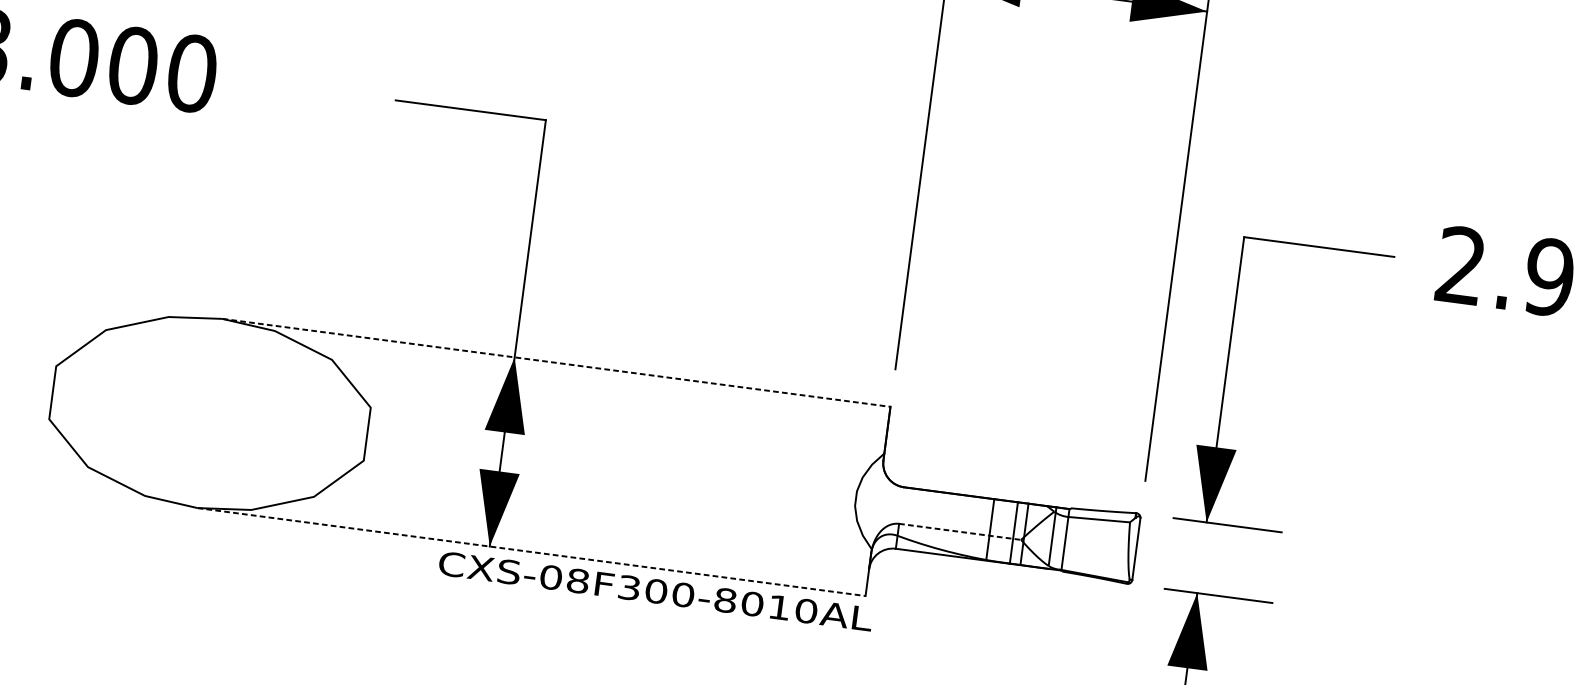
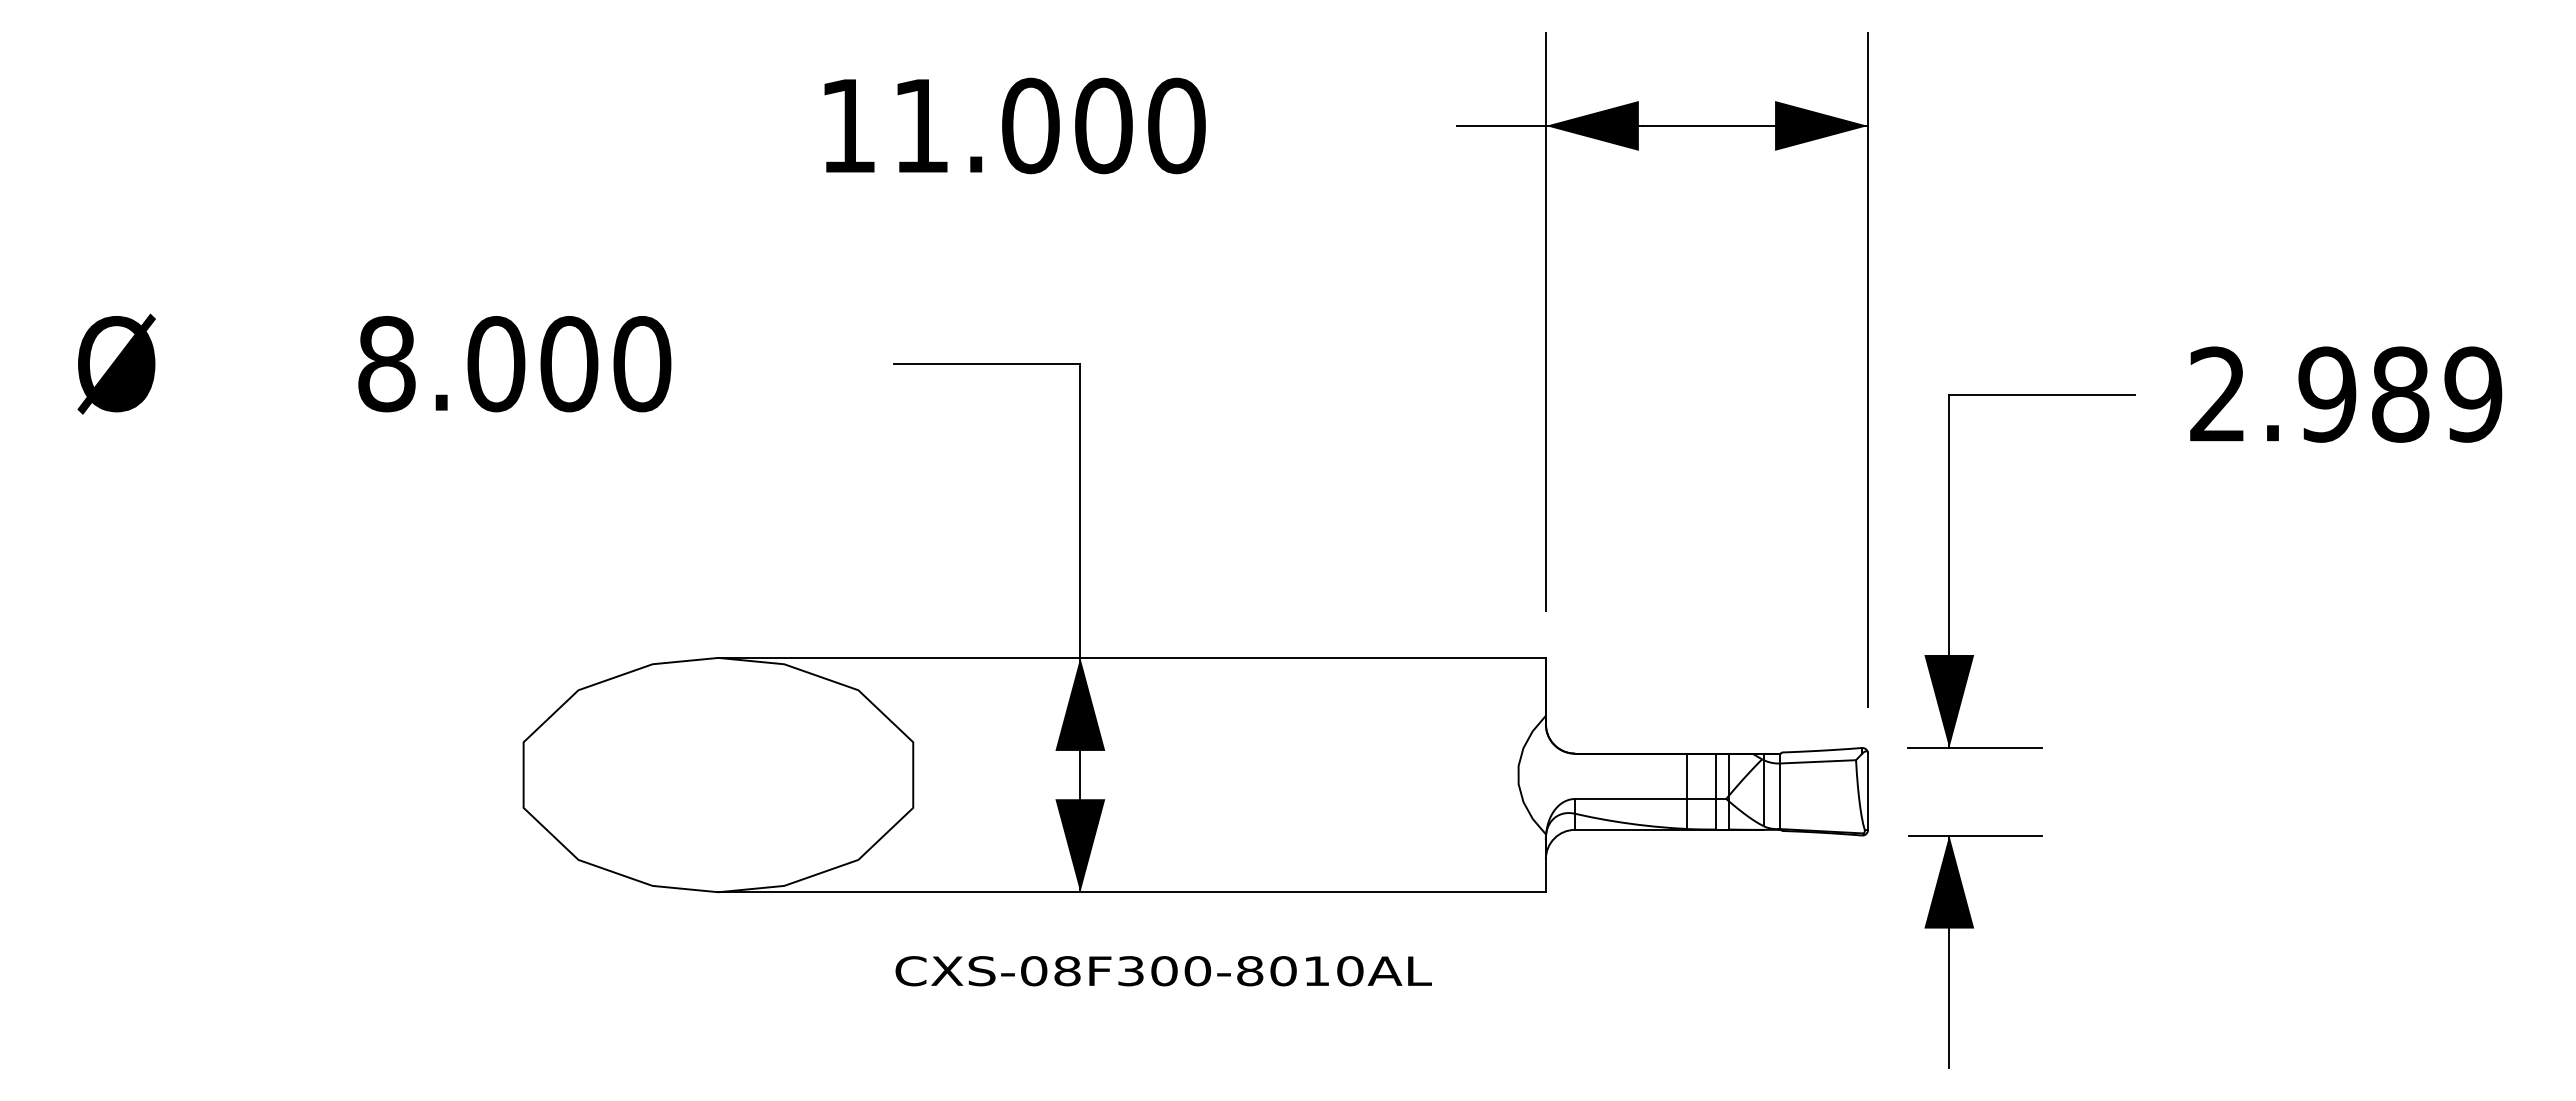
line: (556, 362) -> (1132, 657), dashed -> solid
line: (960, 531) -> (1650, 798), dashed -> solid
line: (531, 552) -> (1132, 892), dashed -> solid
text: (655, 591) -> (1163, 971), moved

